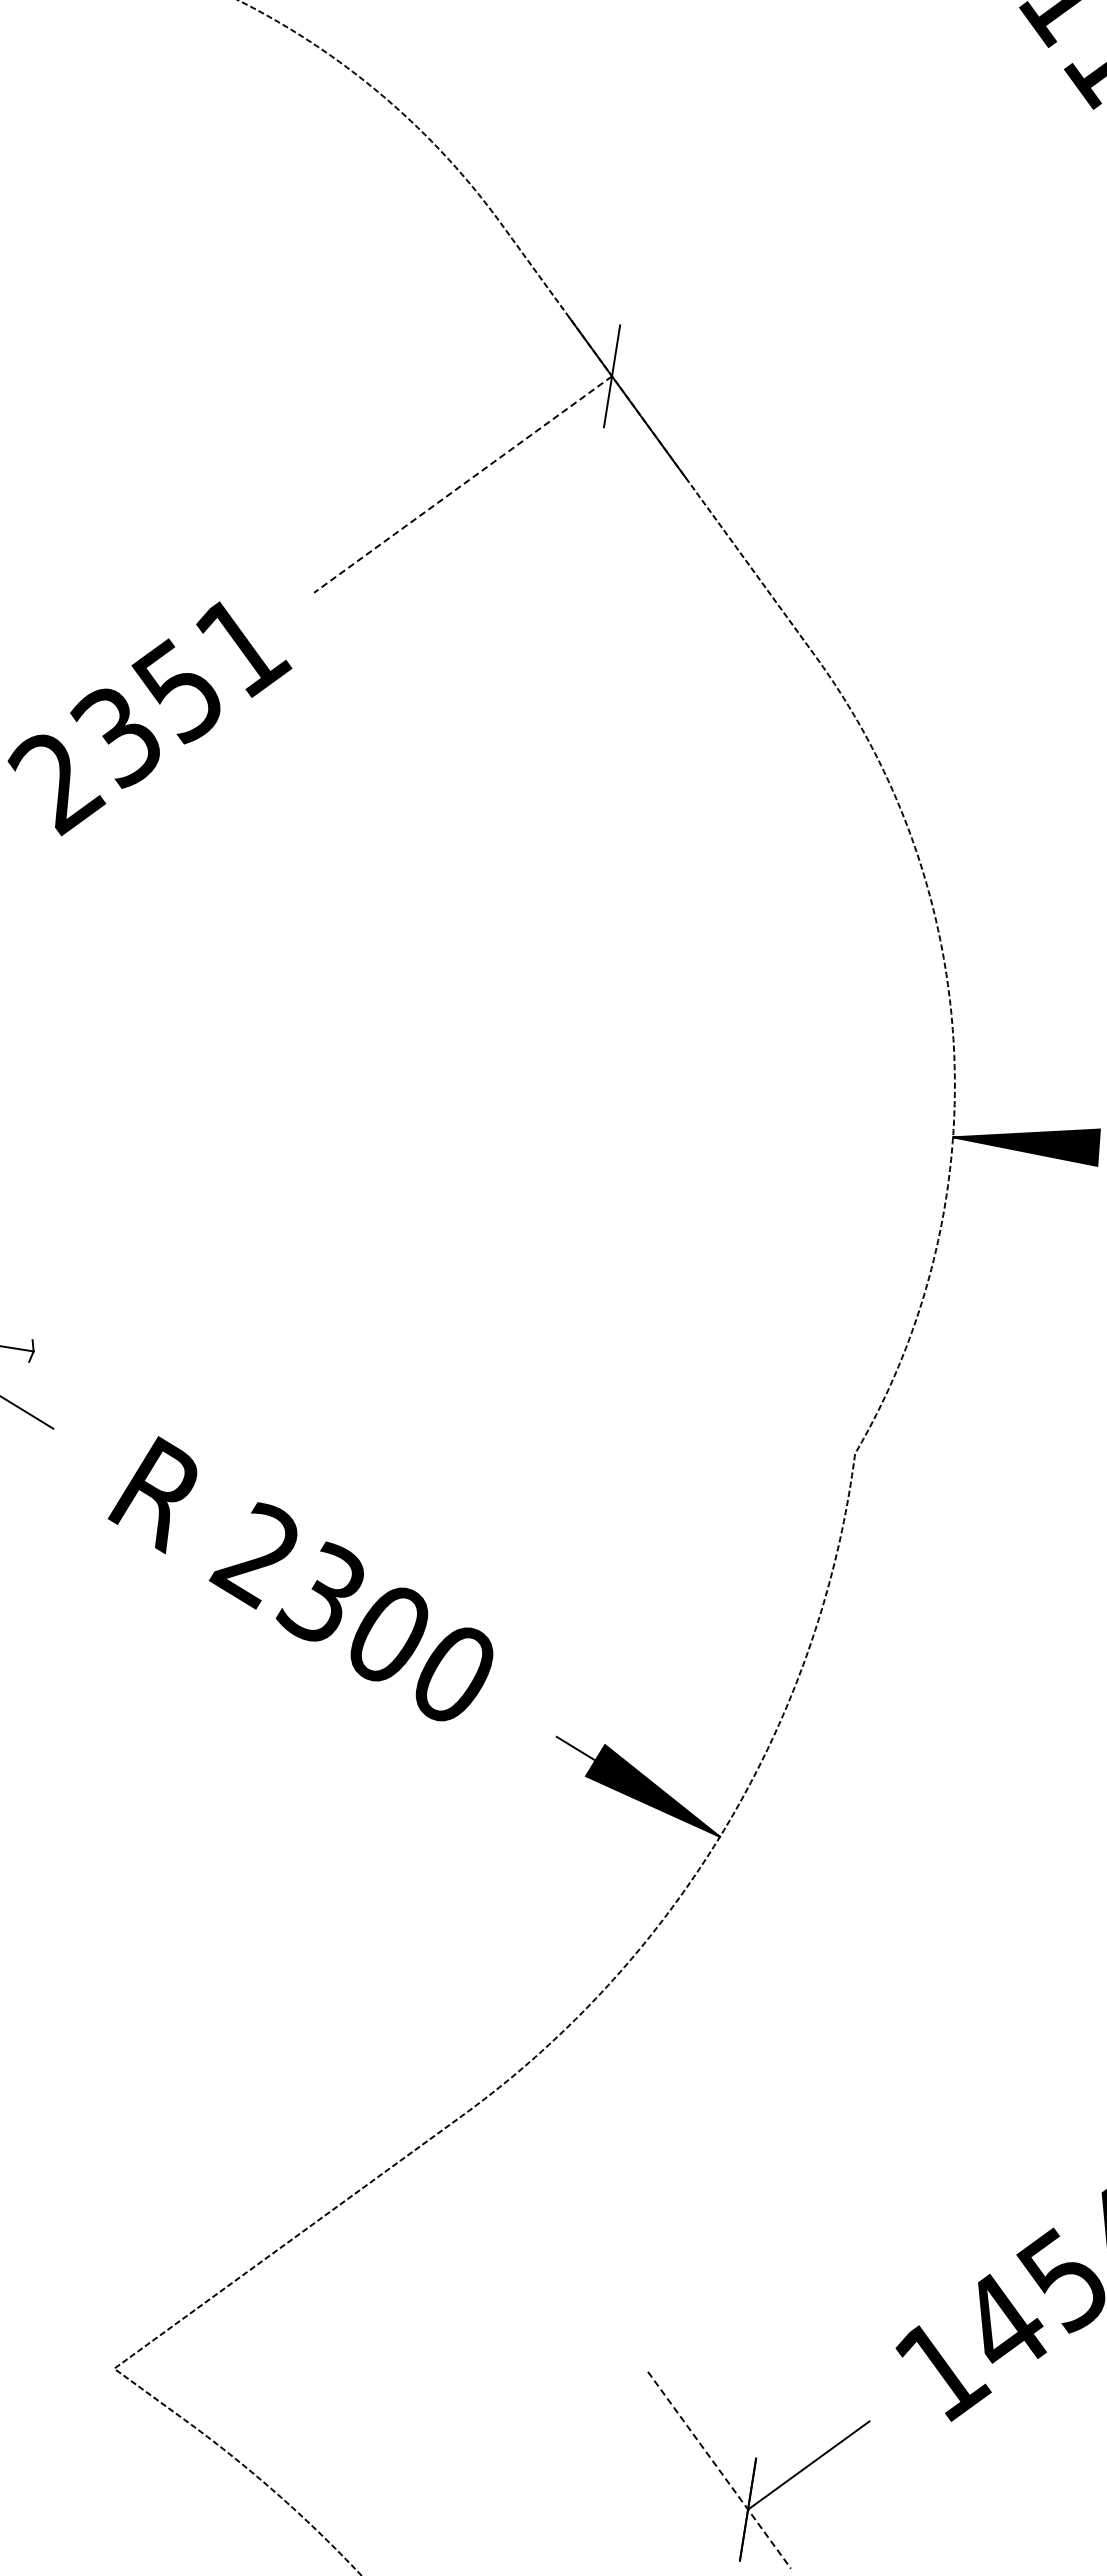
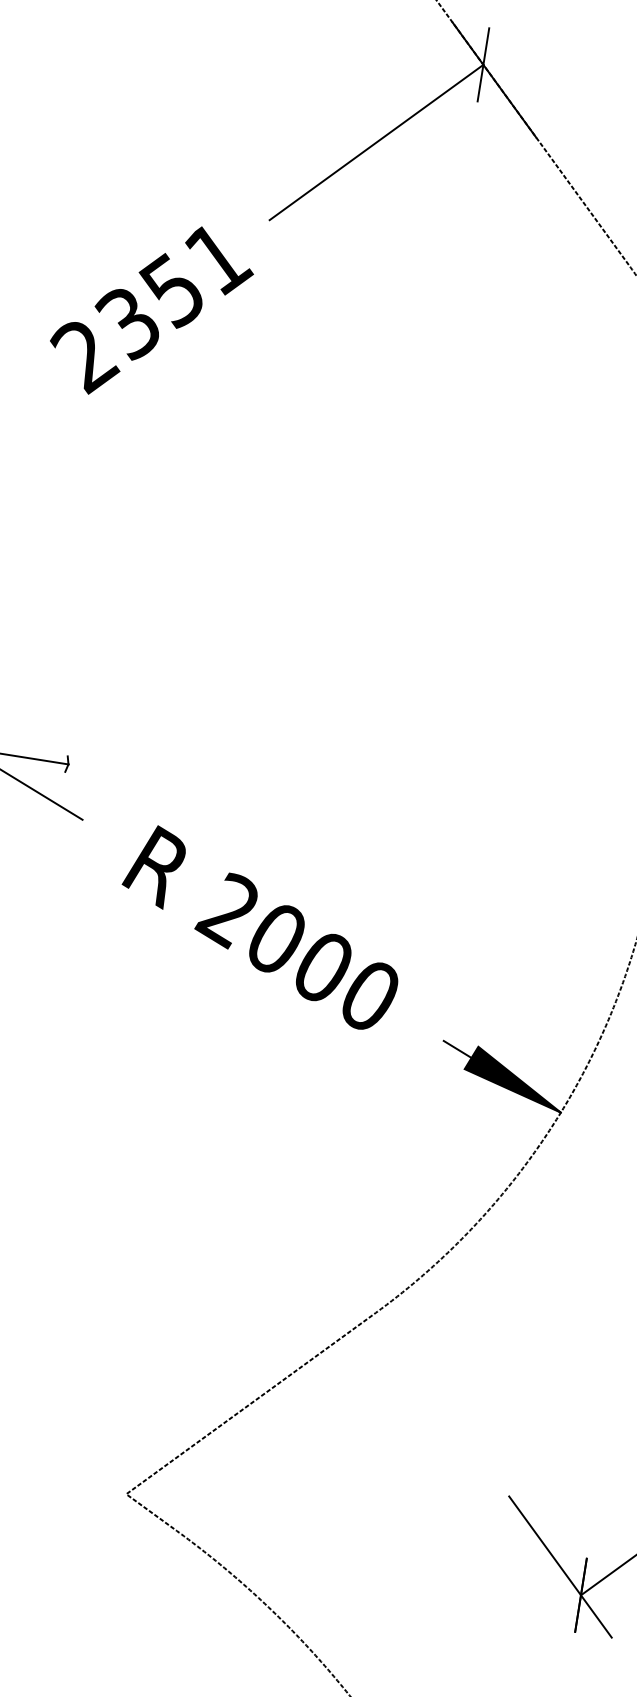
line: (462, 484) -> (376, 142), dashed -> solid
text: (319, 1591) -> (273, 936), 2300 -> 2000
line: (719, 2470) -> (560, 1567), dashed -> solid

